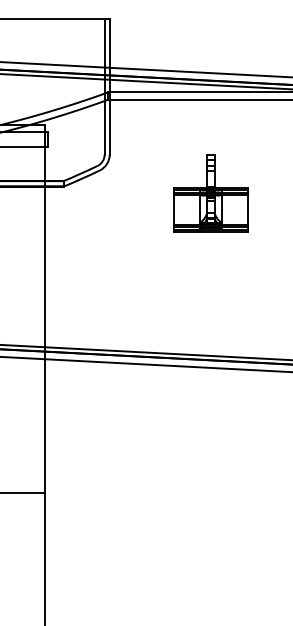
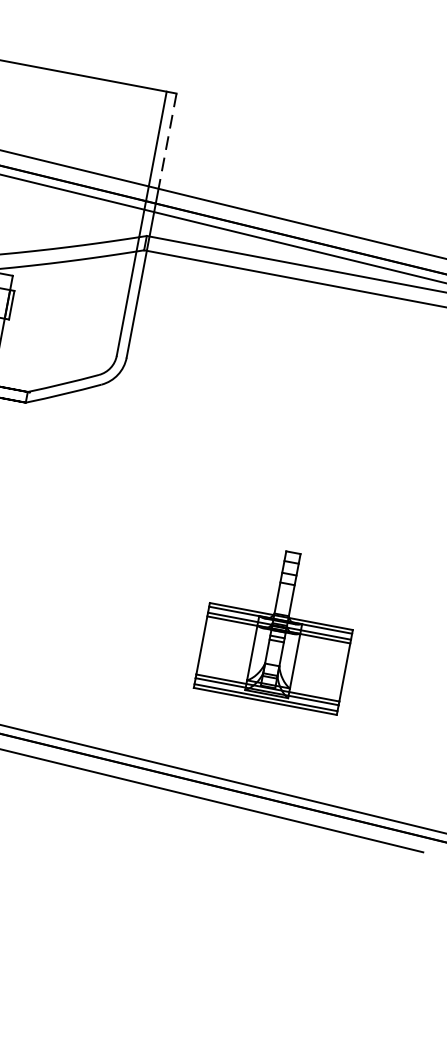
line: (109, 43) -> (167, 141), solid -> dashed
part: (210, 193) -> (278, 627), moved

